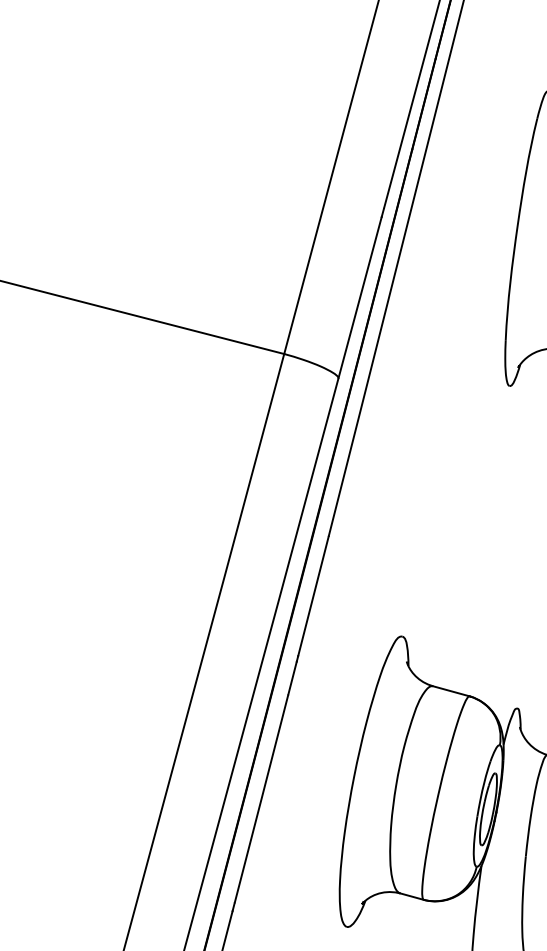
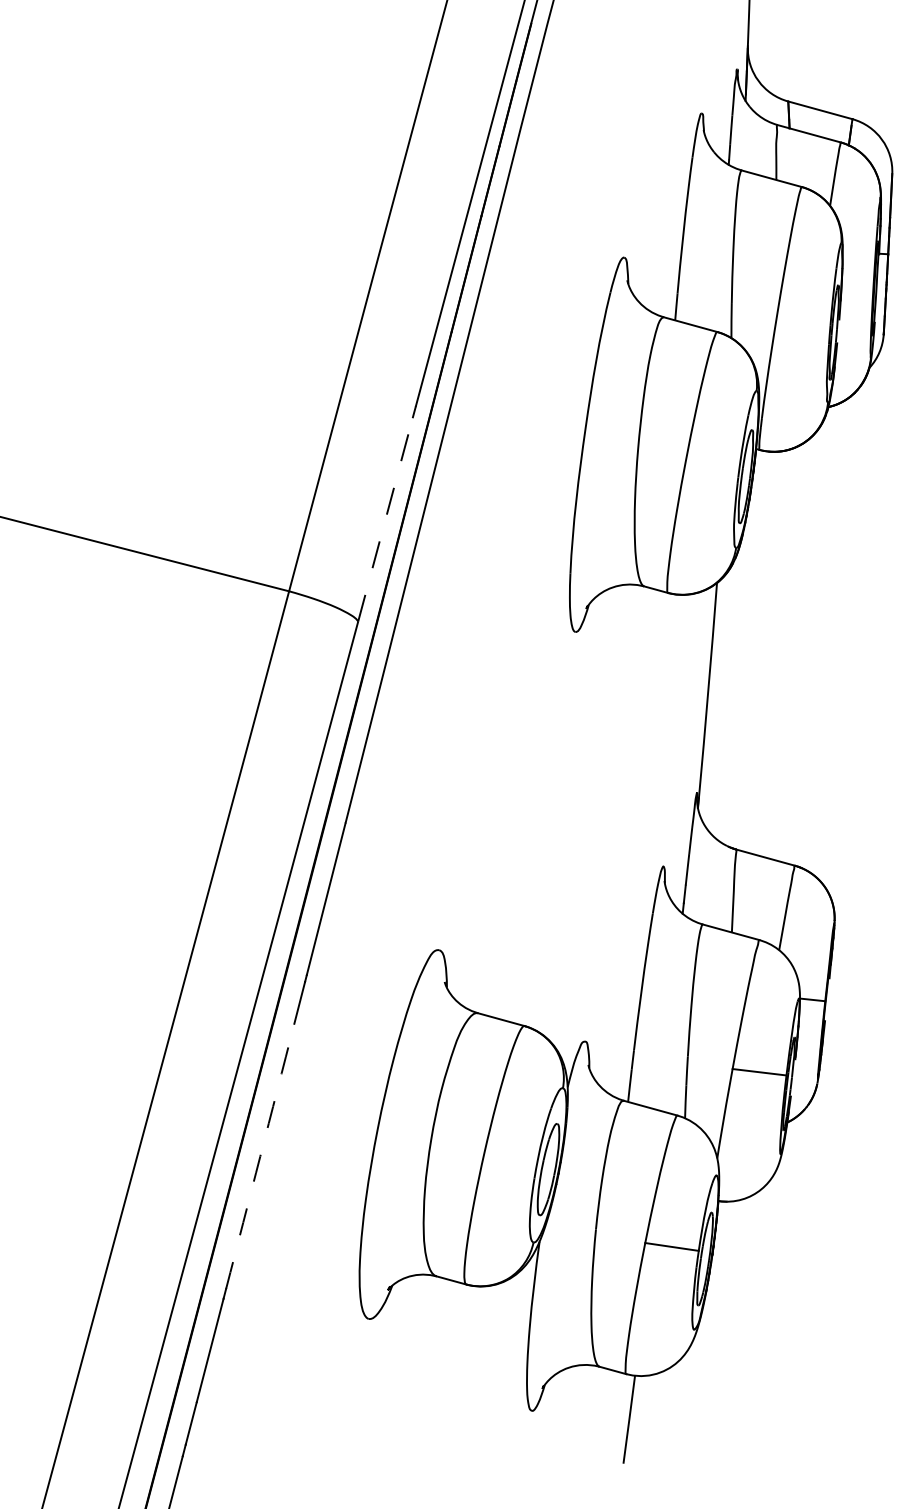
line: (360, 297) -> (385, 519), solid -> dashed
arc: (261, 799) -> (260, 1156), solid -> dashed

